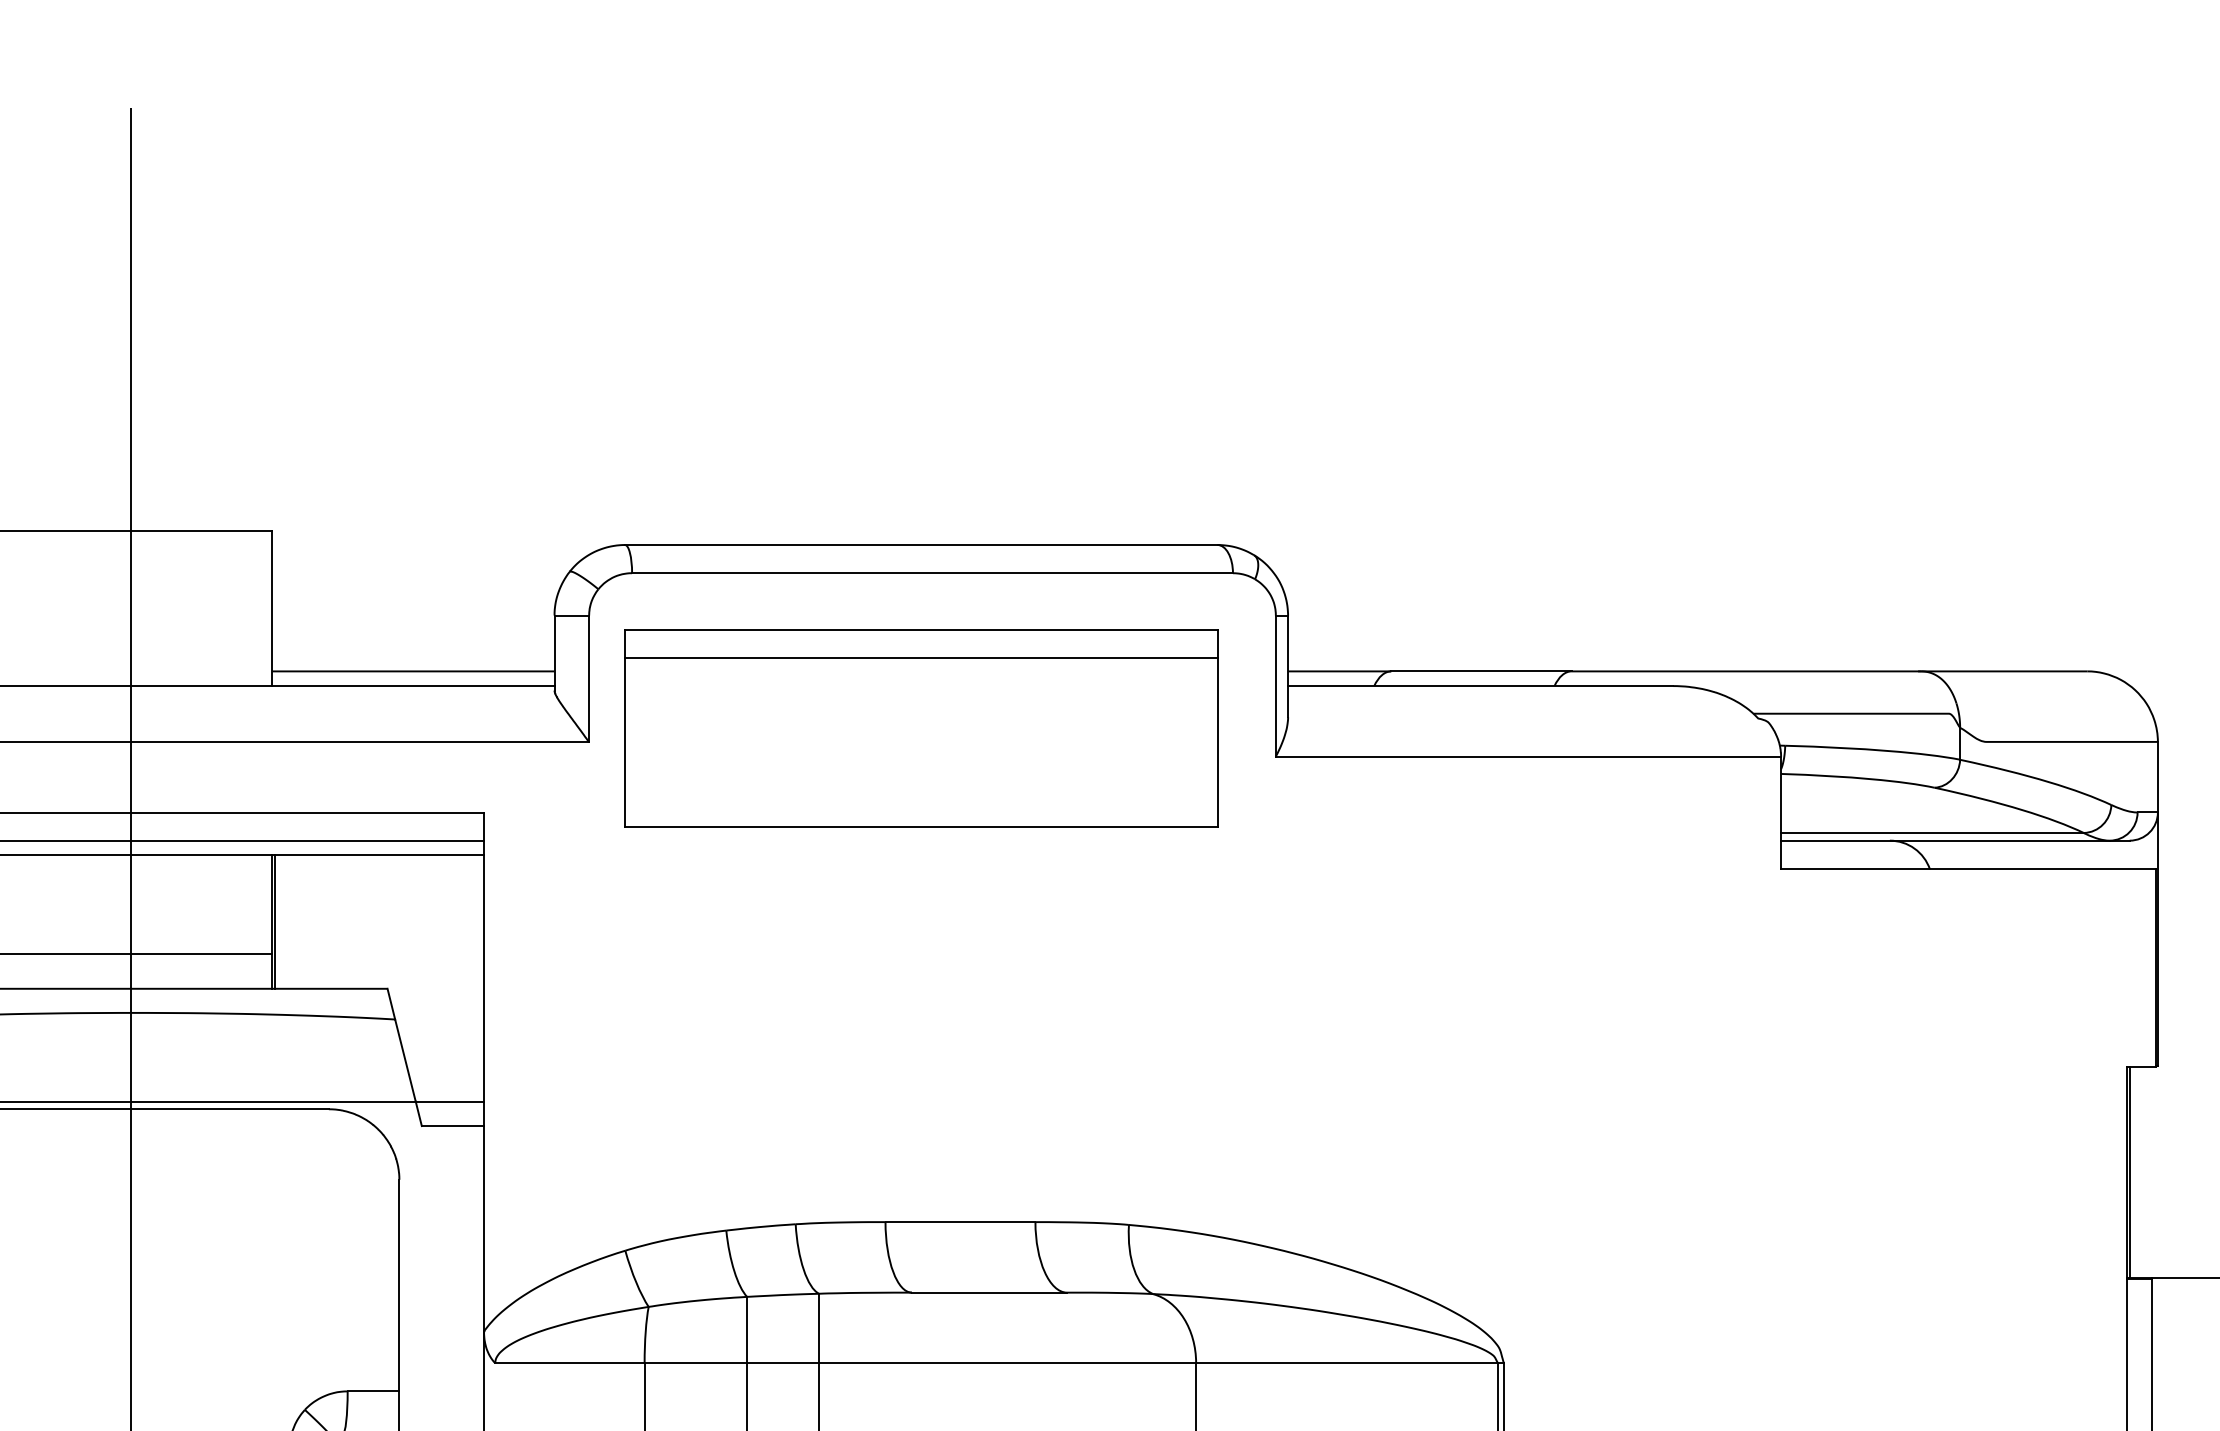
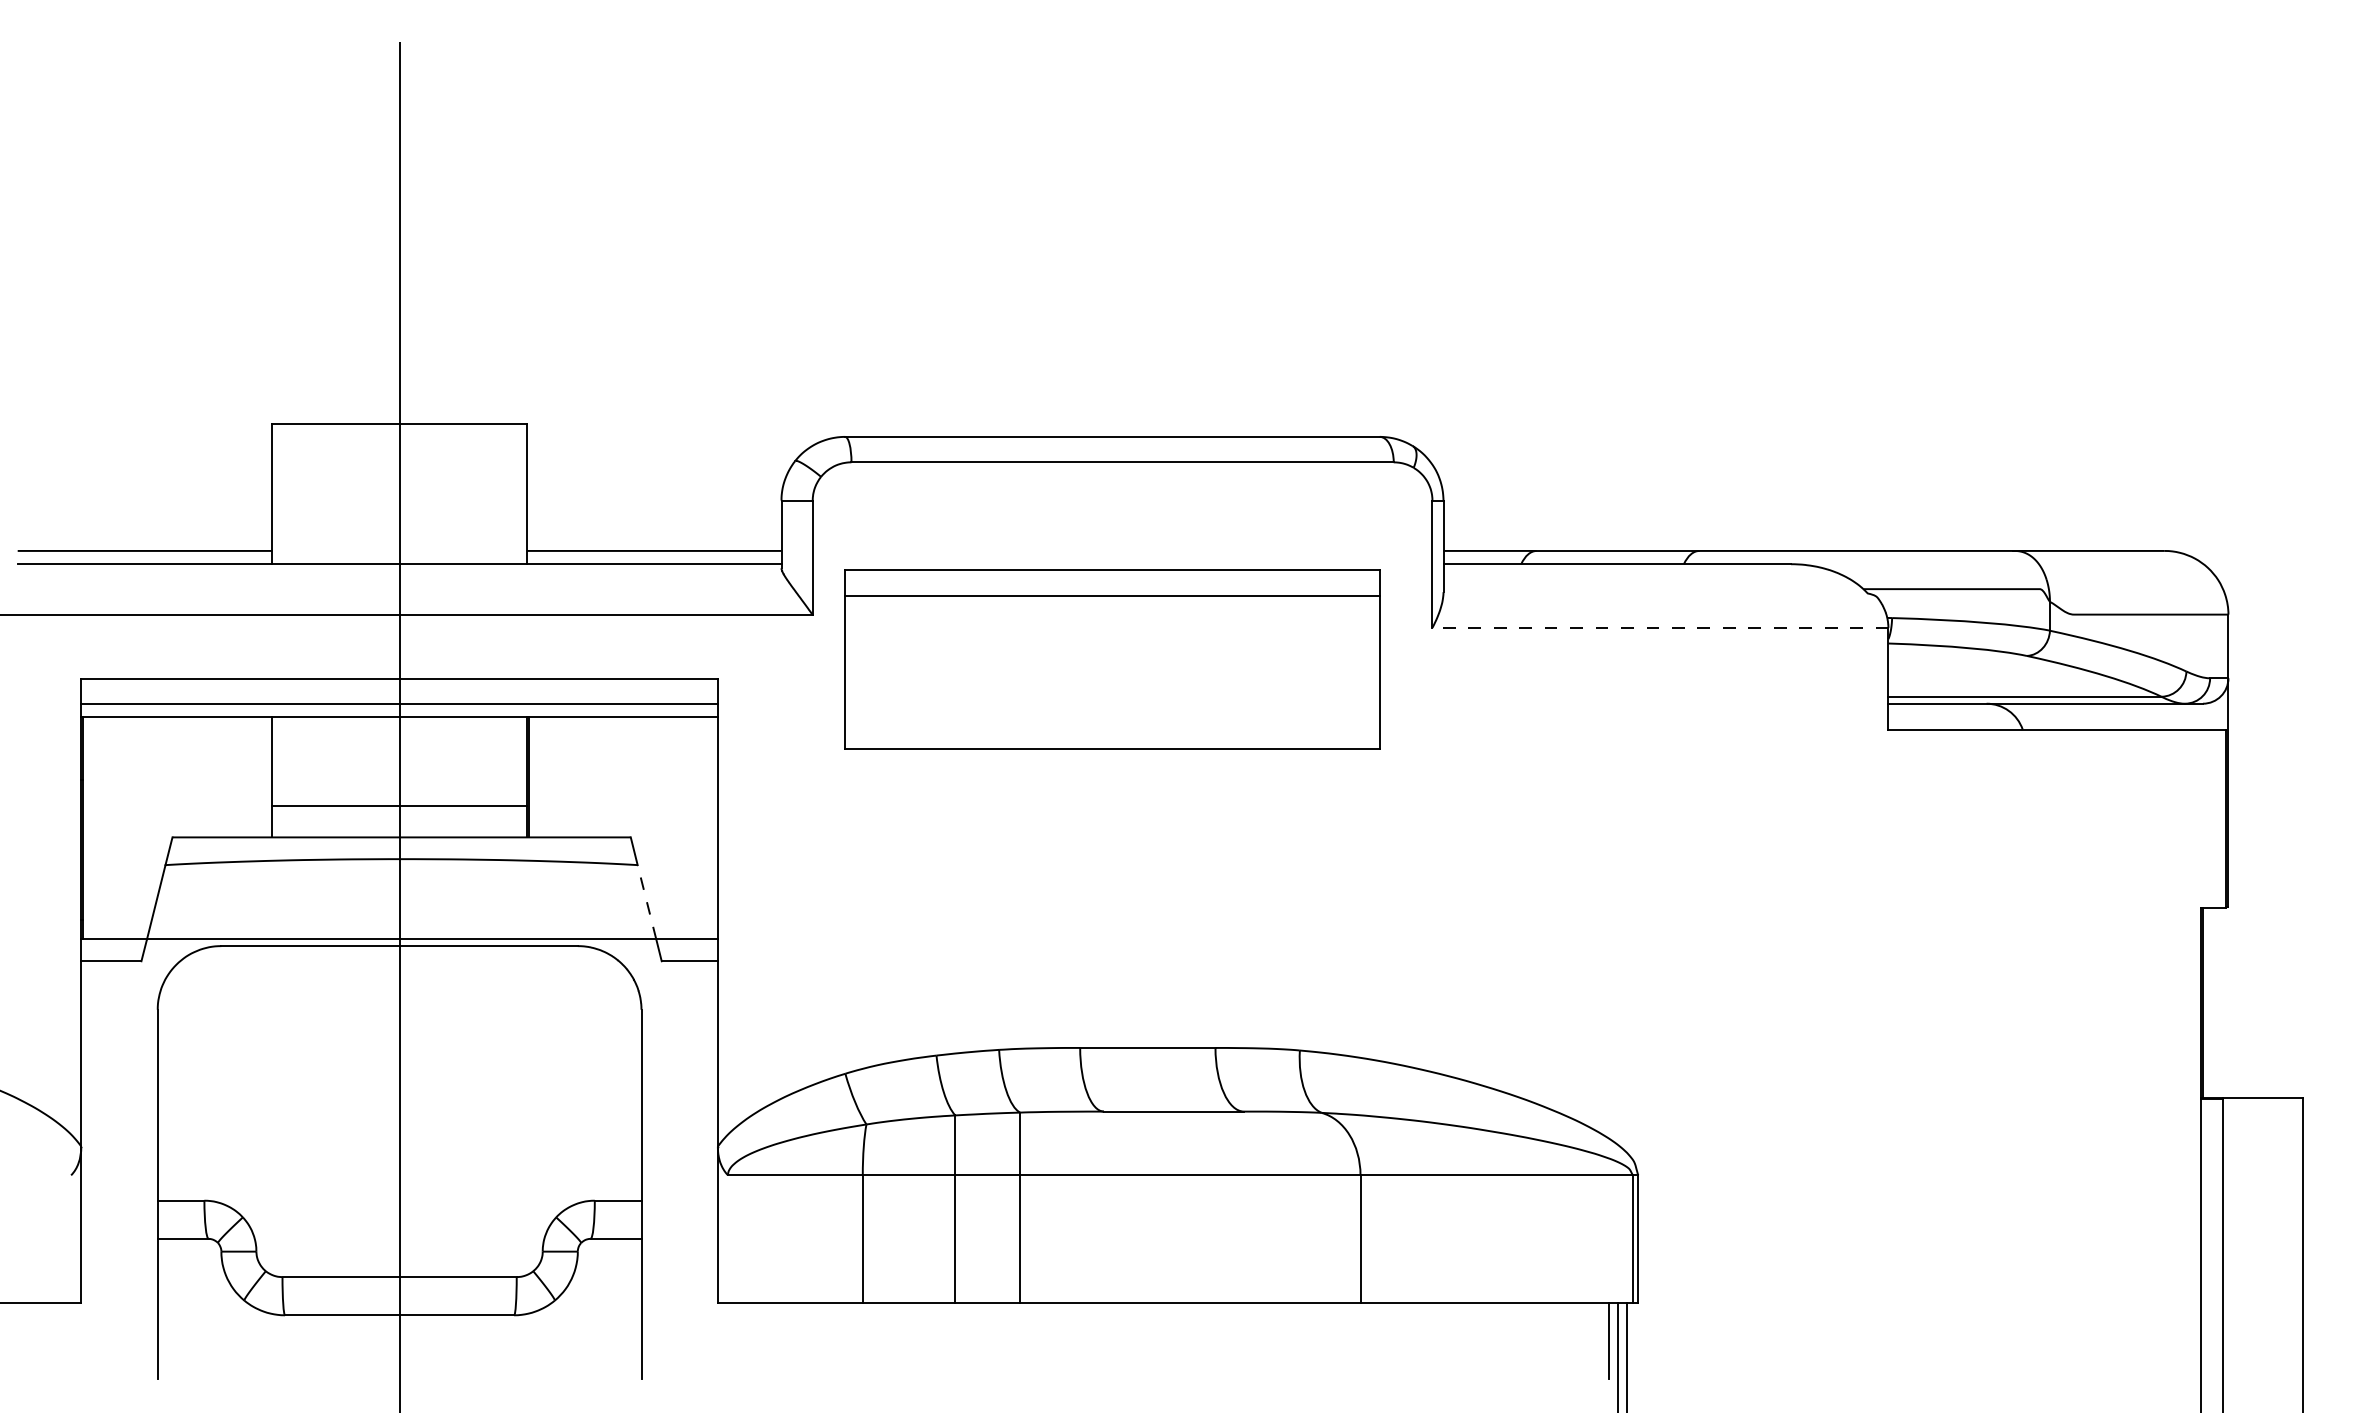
part: (921, 728) -> (1112, 659), moved
line: (1528, 756) -> (1660, 627), solid -> dashed
line: (404, 1059) -> (646, 901), solid -> dashed

